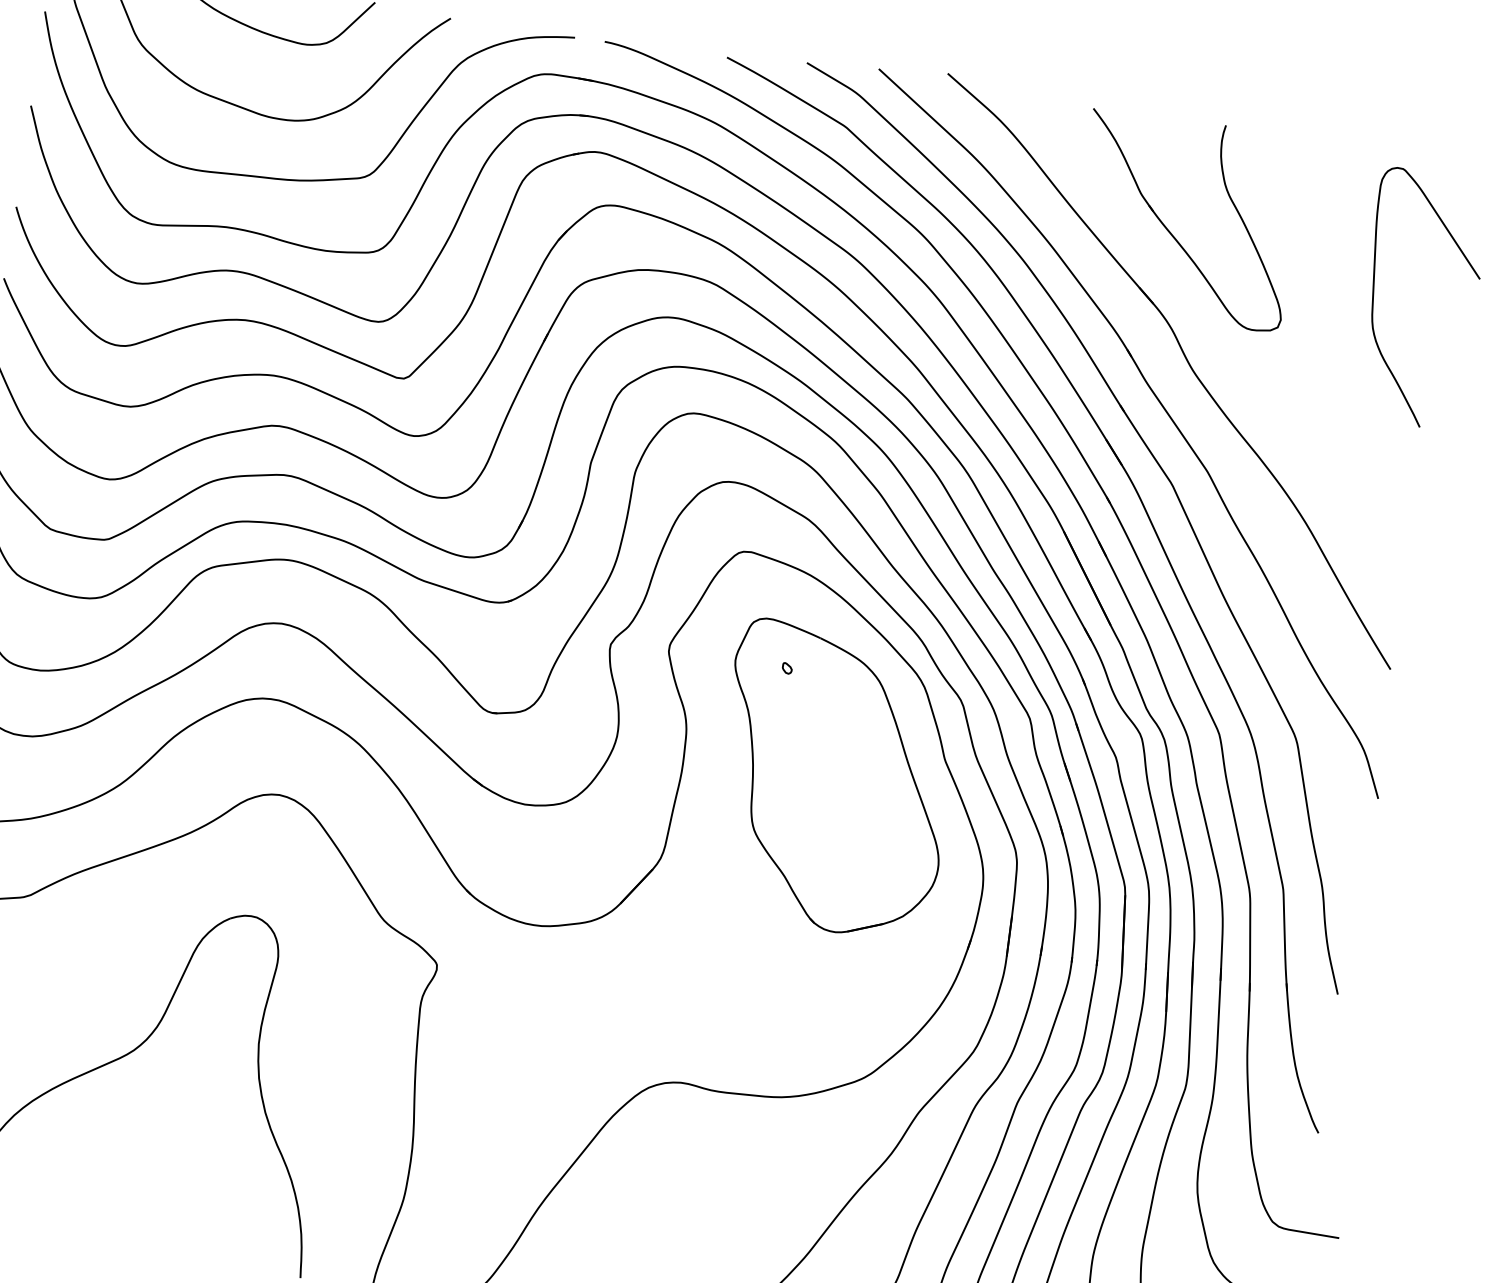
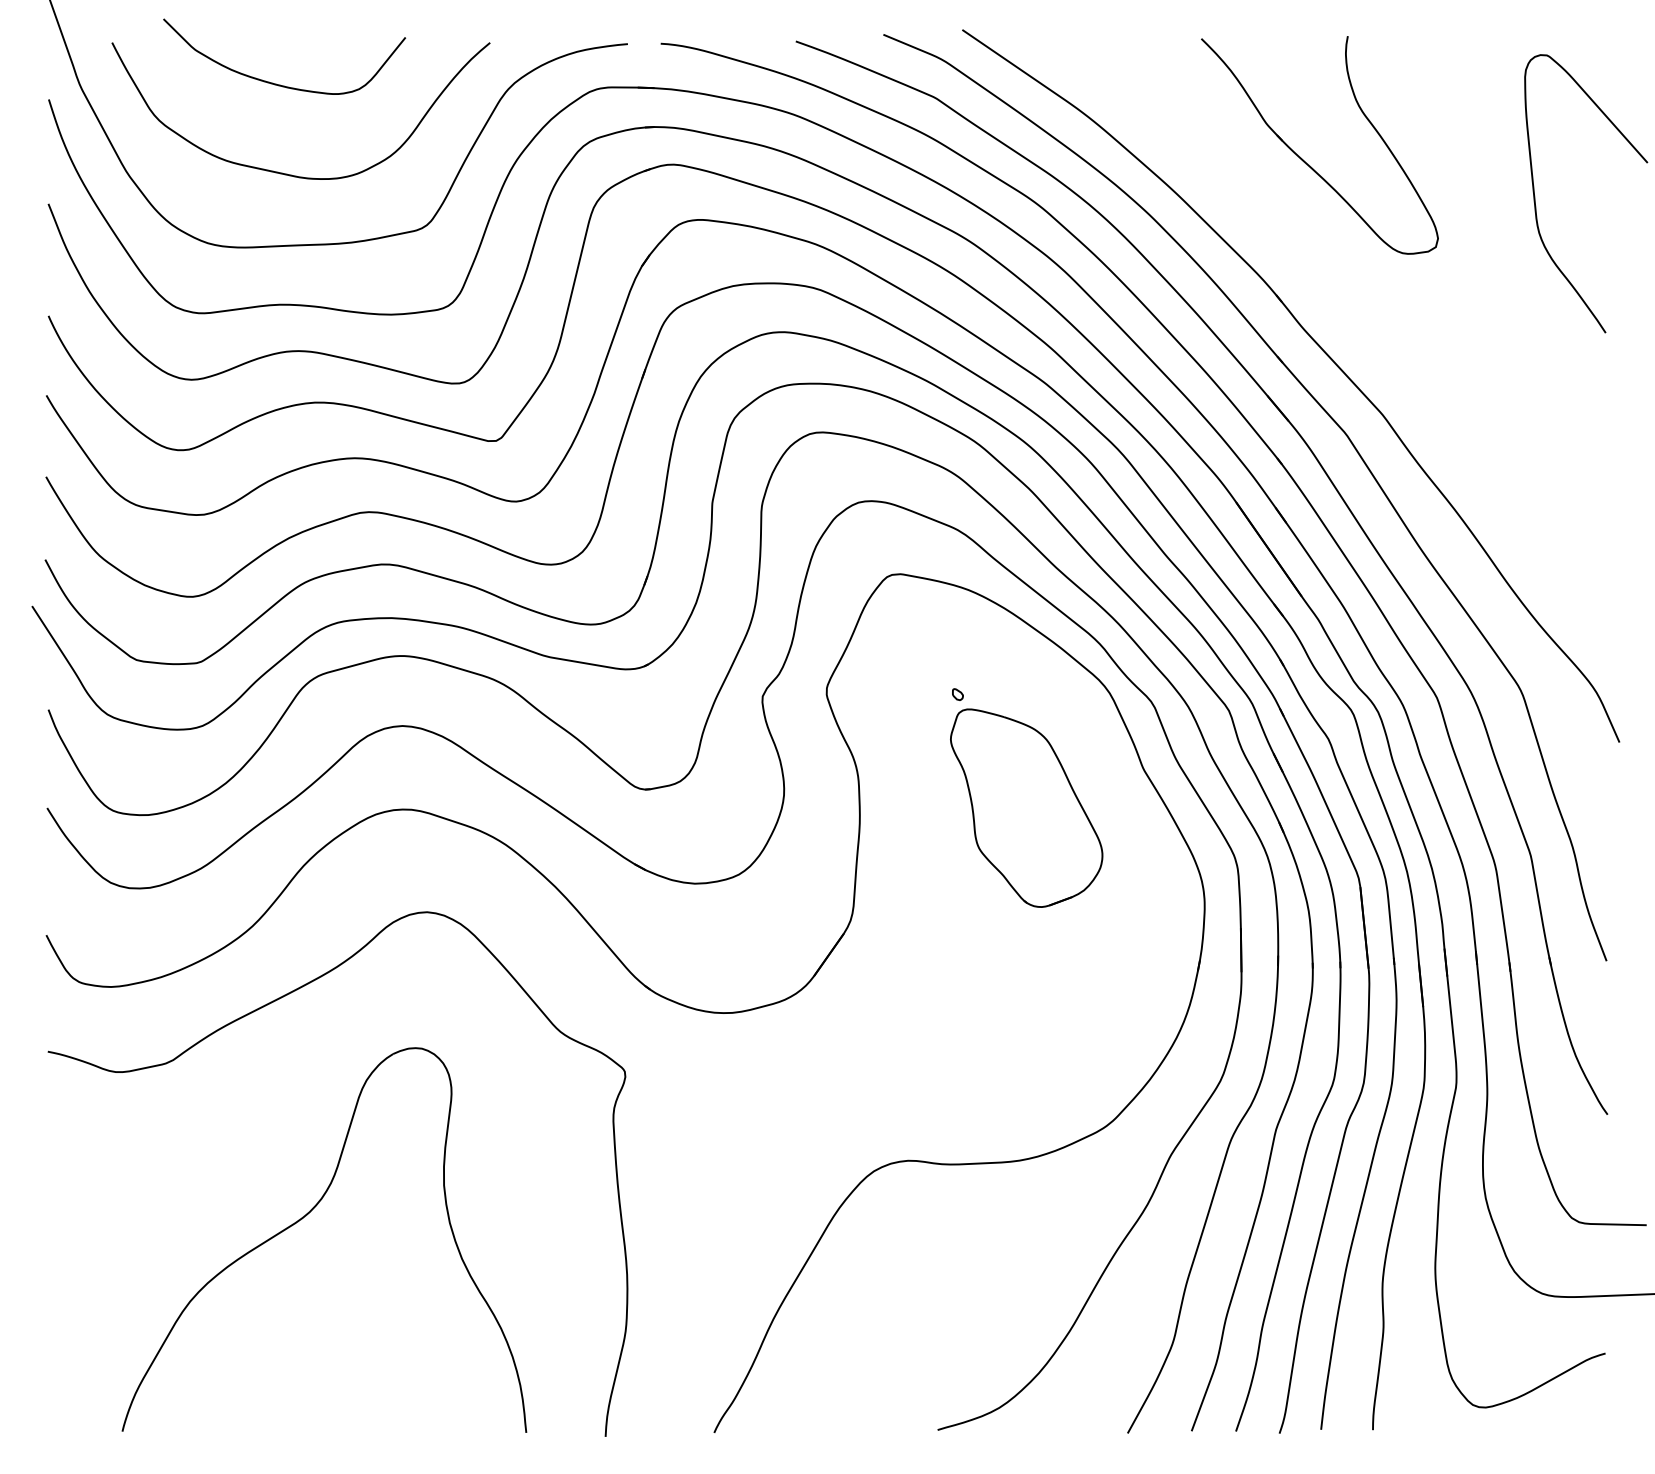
part: (1186, 361) -> (1342, 298), removed
part: (834, 779) -> (1026, 807), size x0.6

